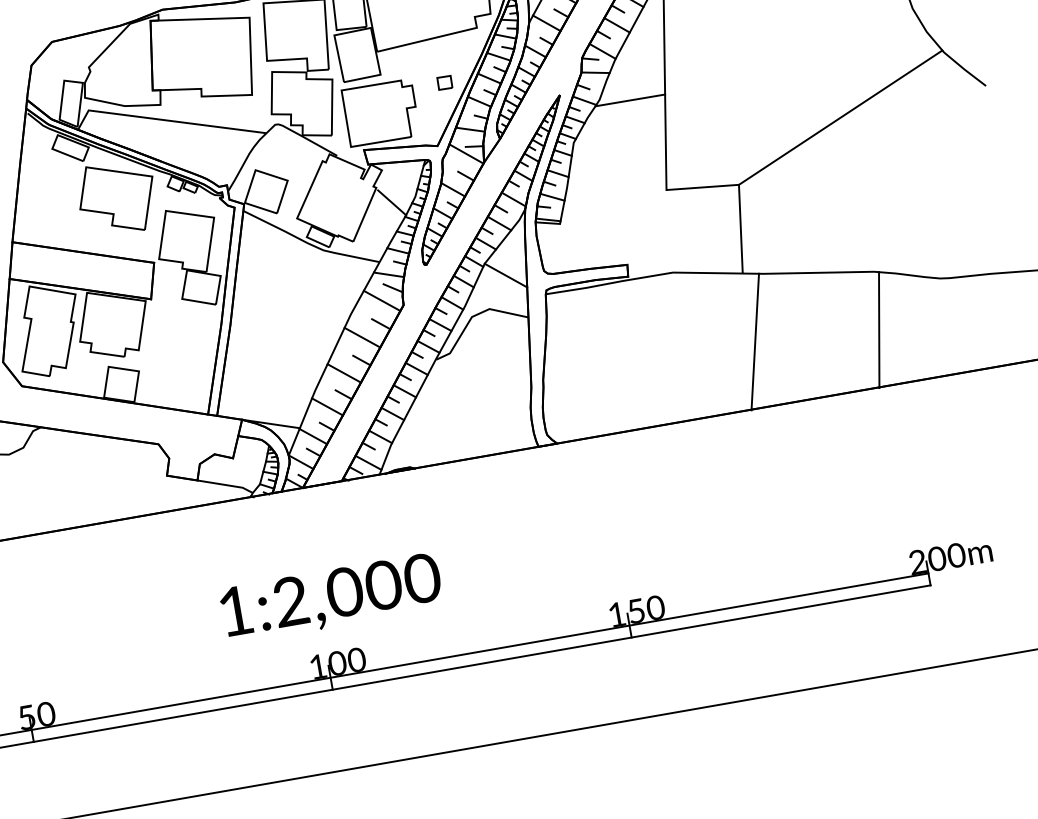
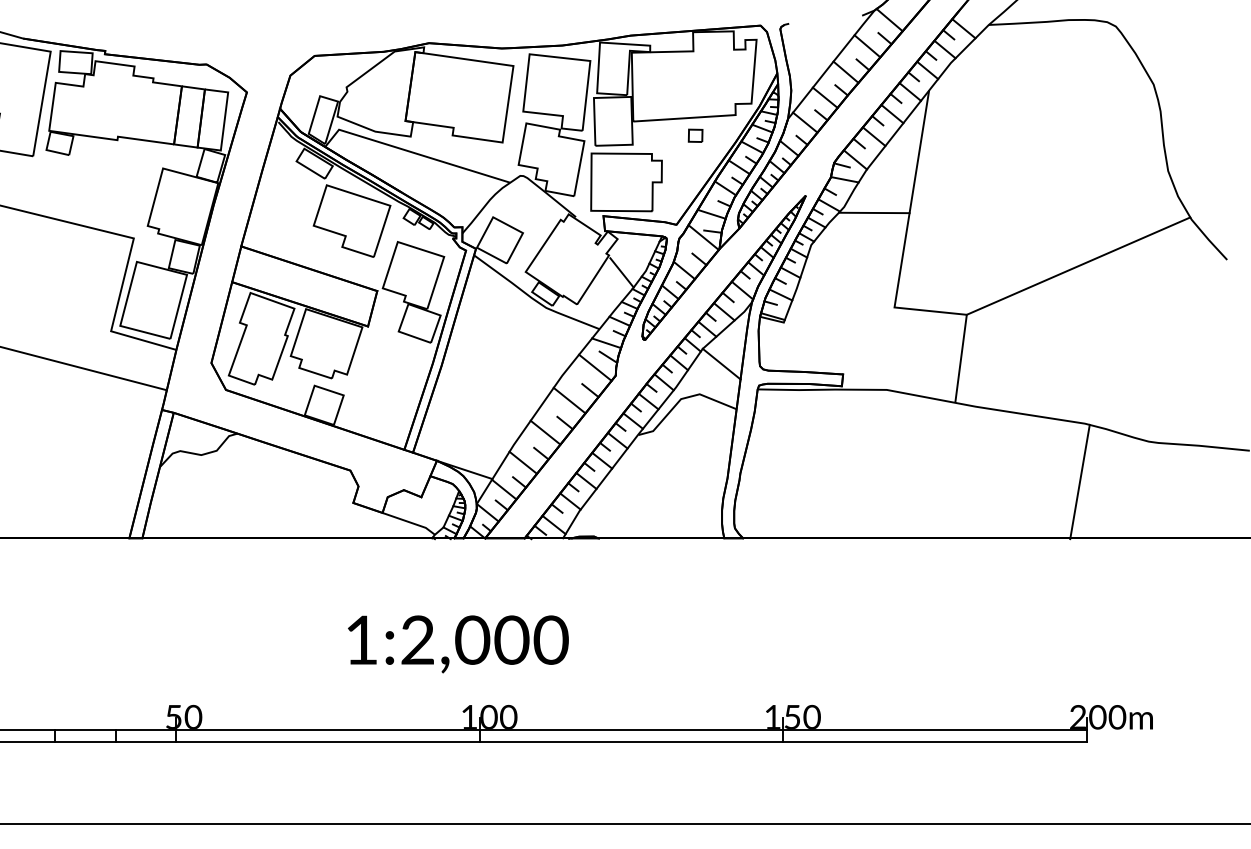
part: (444, 82) -> (695, 135), moved
line: (754, 342) -> (955, 472), removed
text: (331, 598) -> (458, 644), moved

